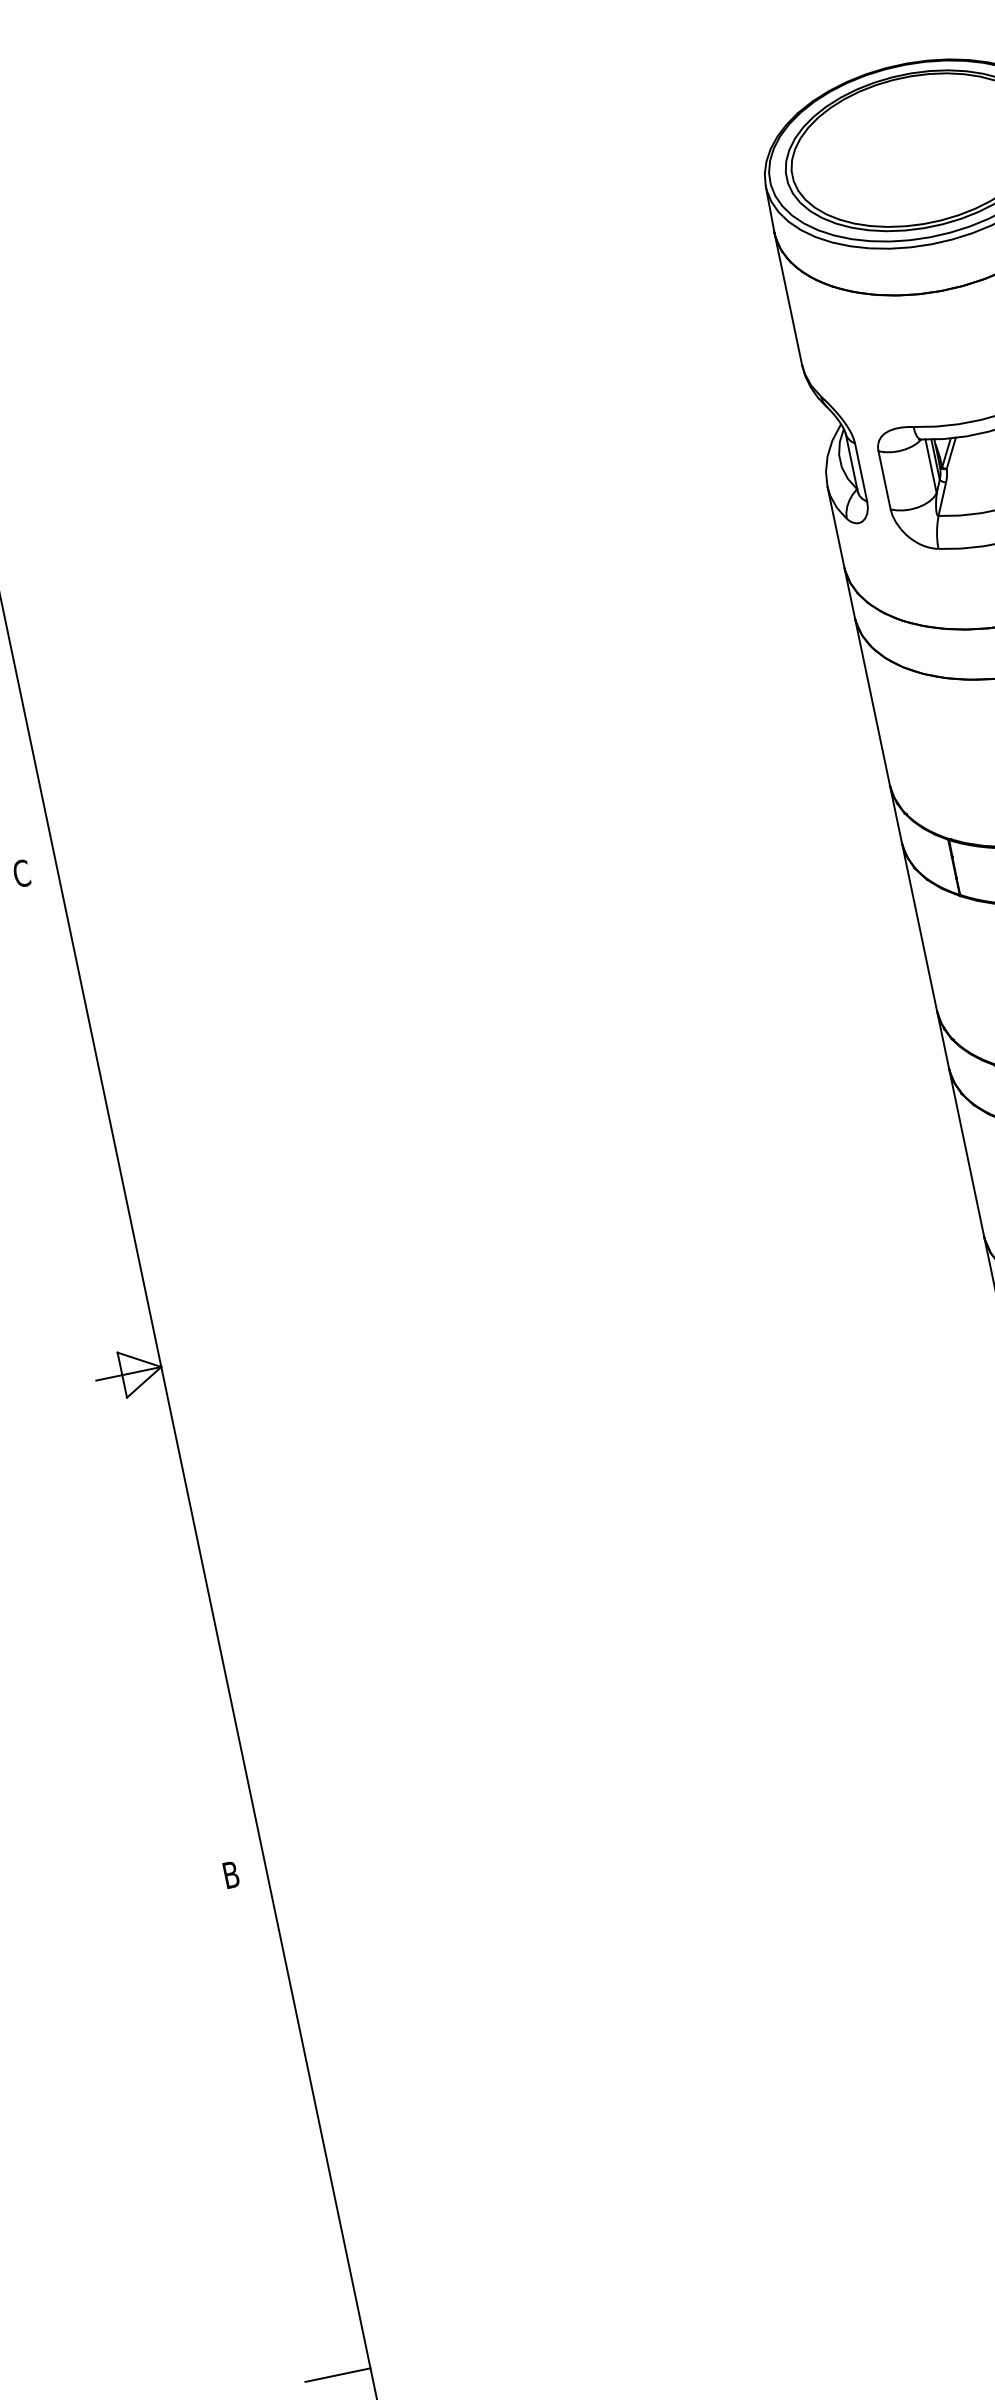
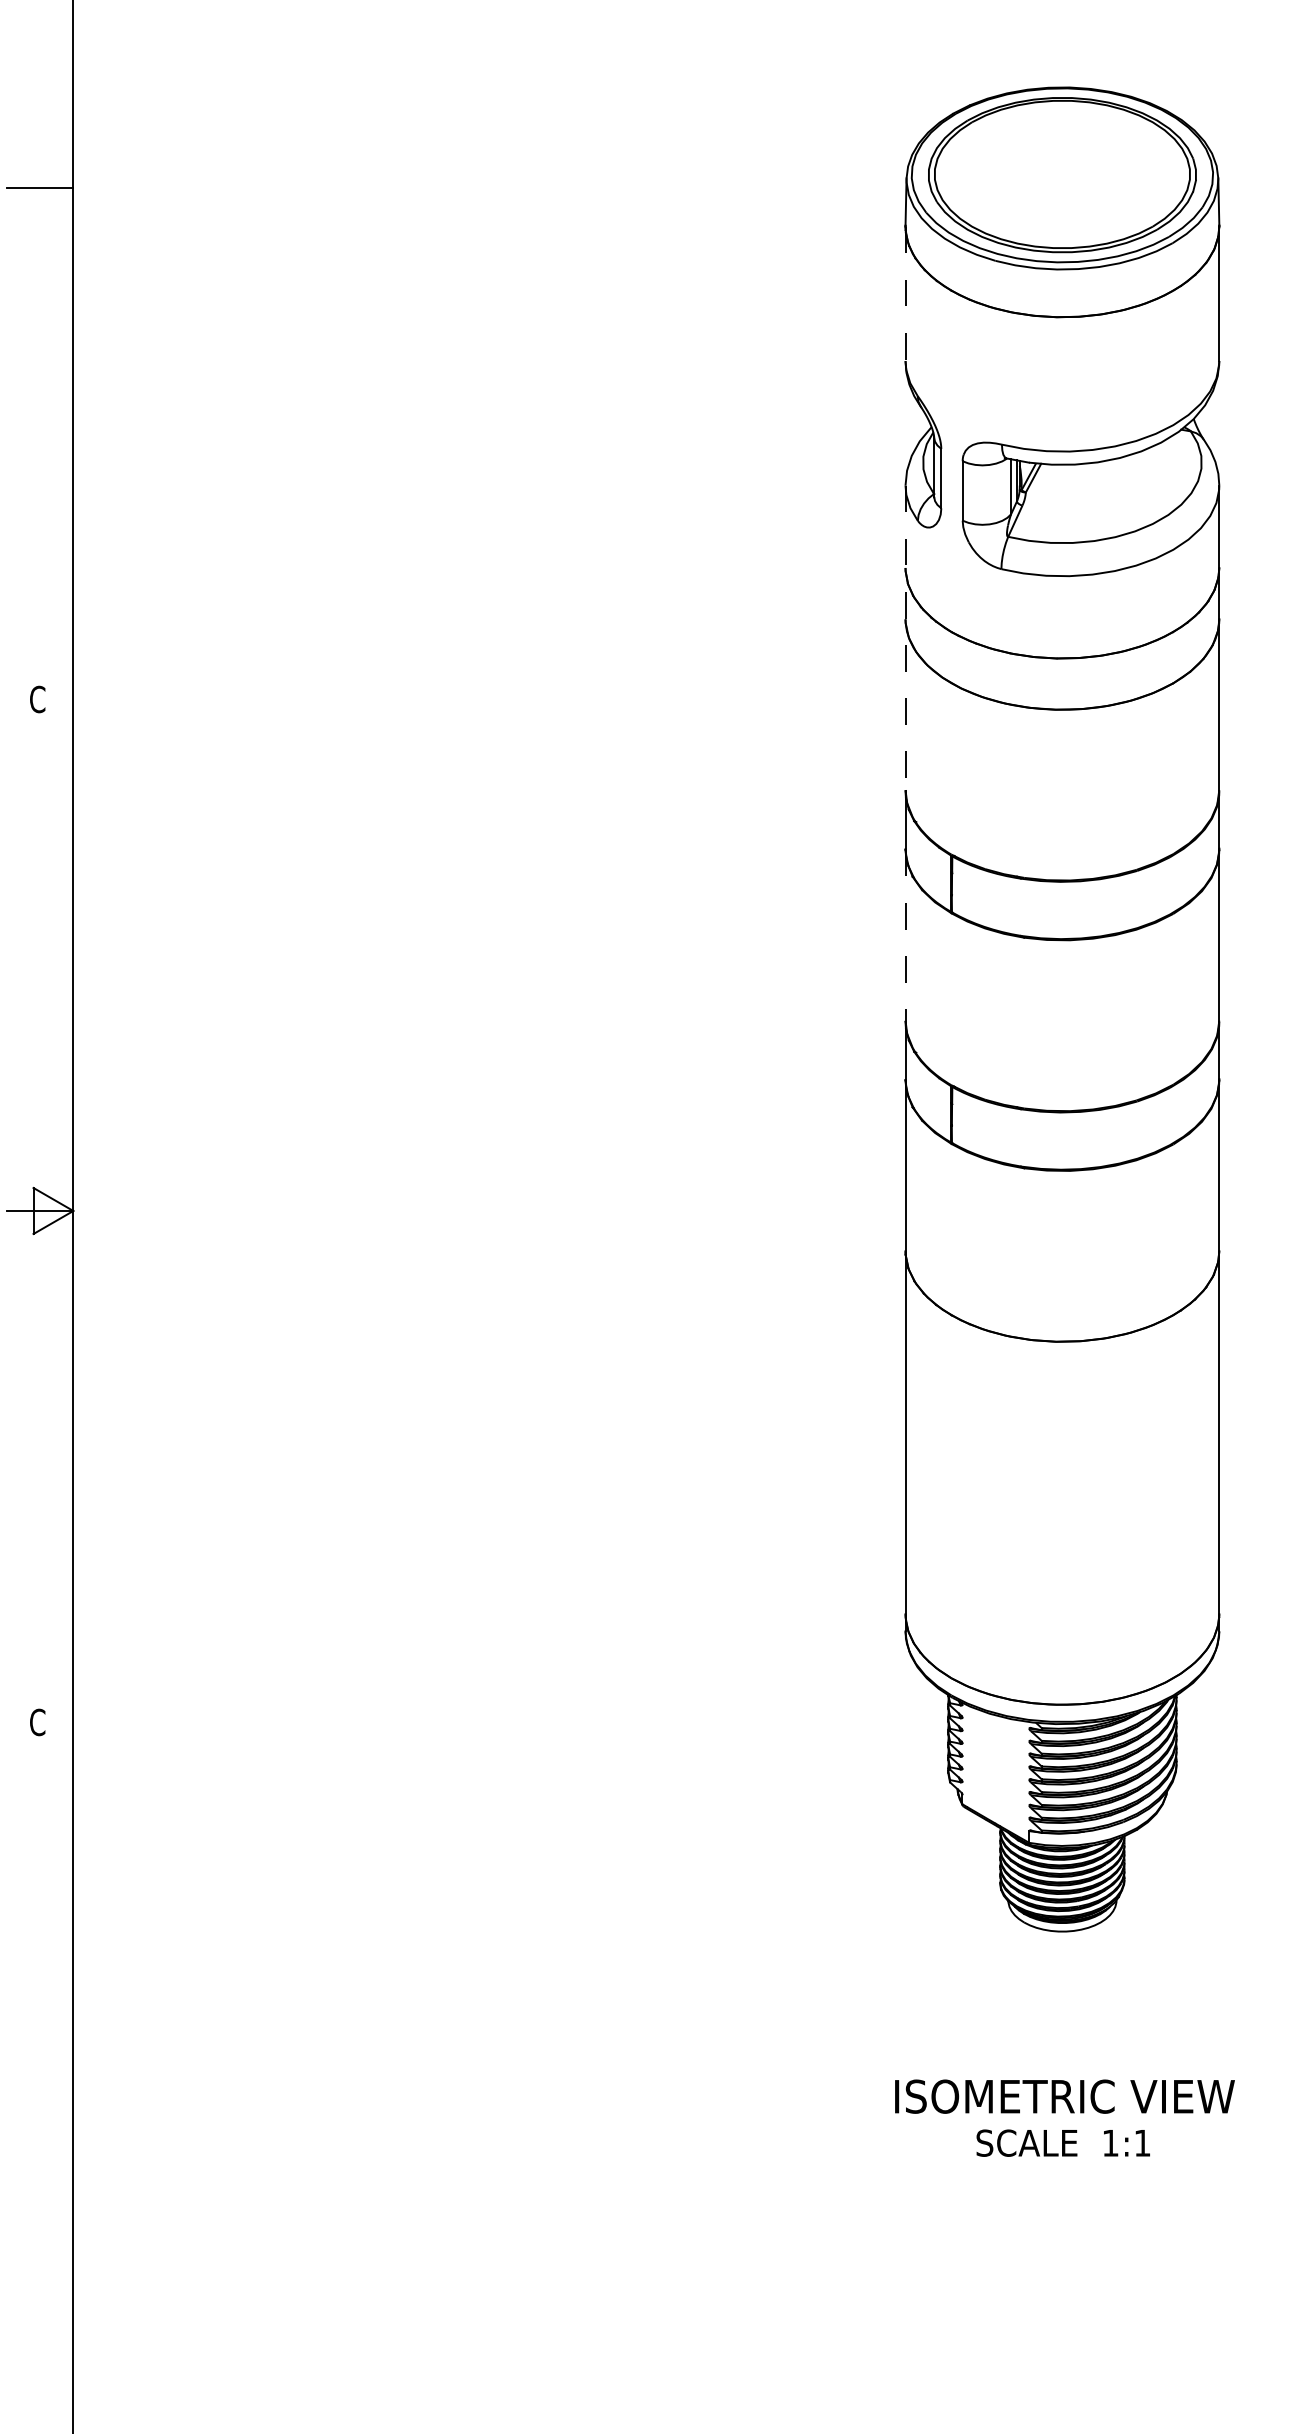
line: (788, 299) -> (905, 294), solid -> dashed
line: (858, 636) -> (905, 638), solid -> dashed
line: (919, 927) -> (905, 935), solid -> dashed
text: (230, 1875) -> (37, 1722), B -> C
line: (337, 2374) -> (39, 2233), removed

